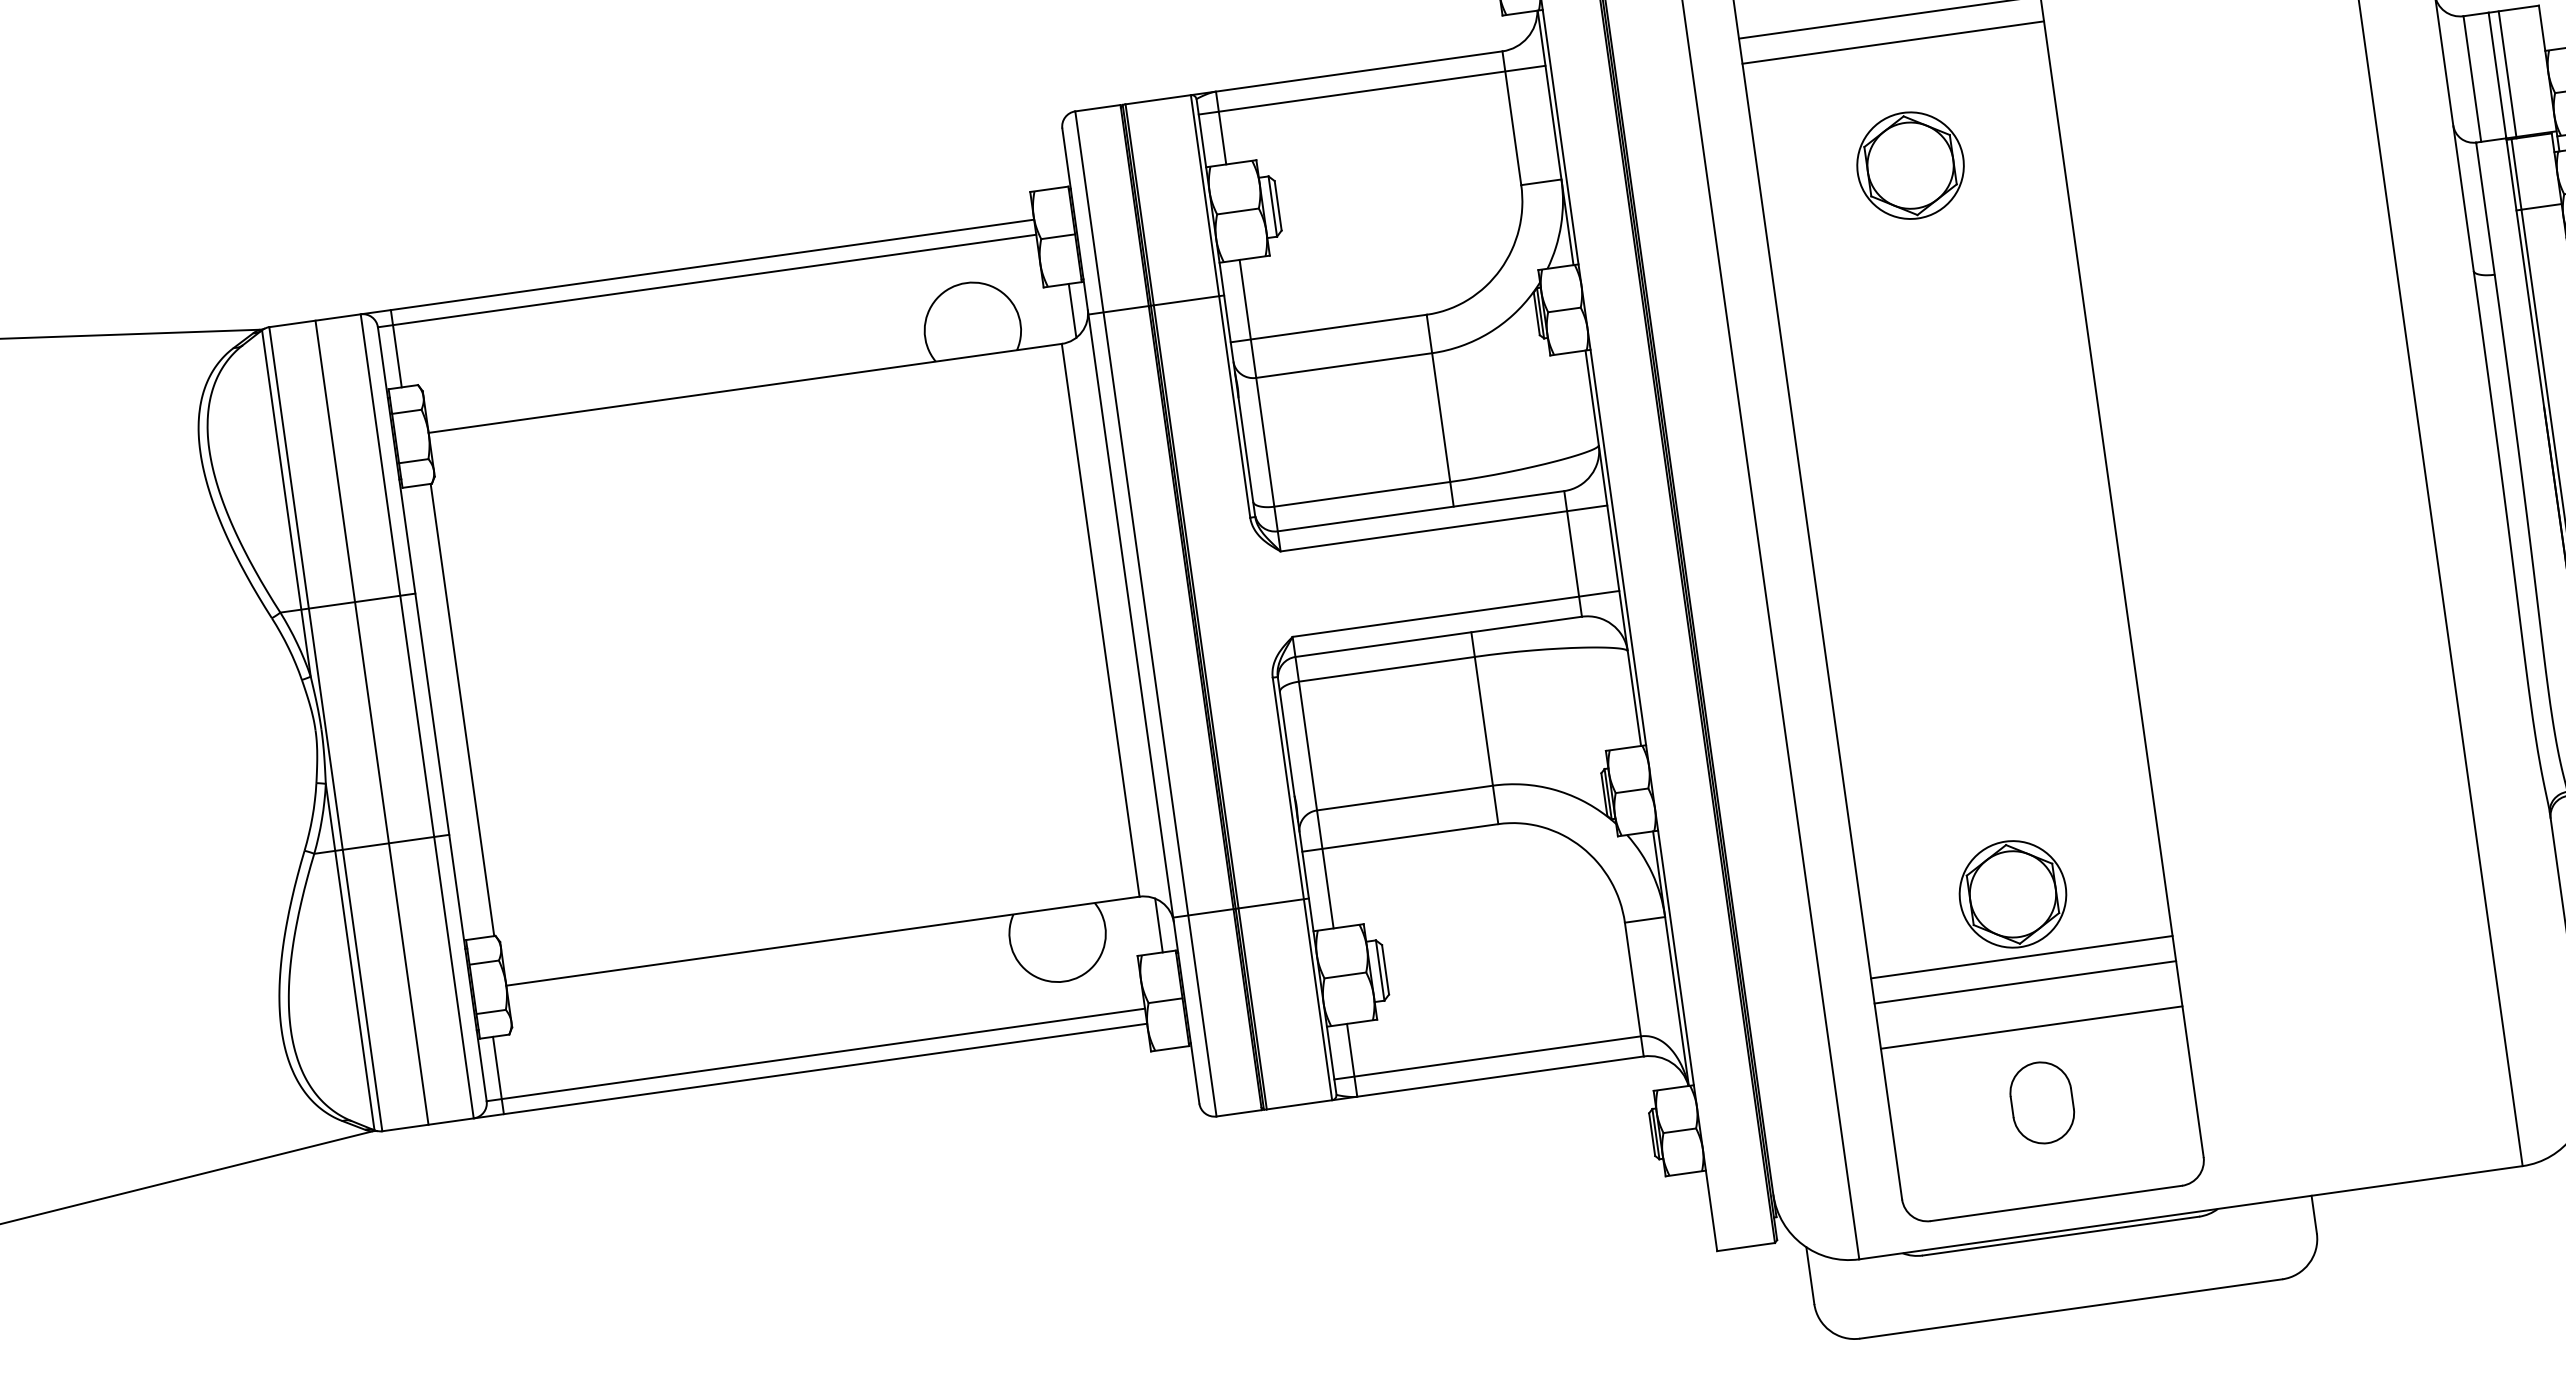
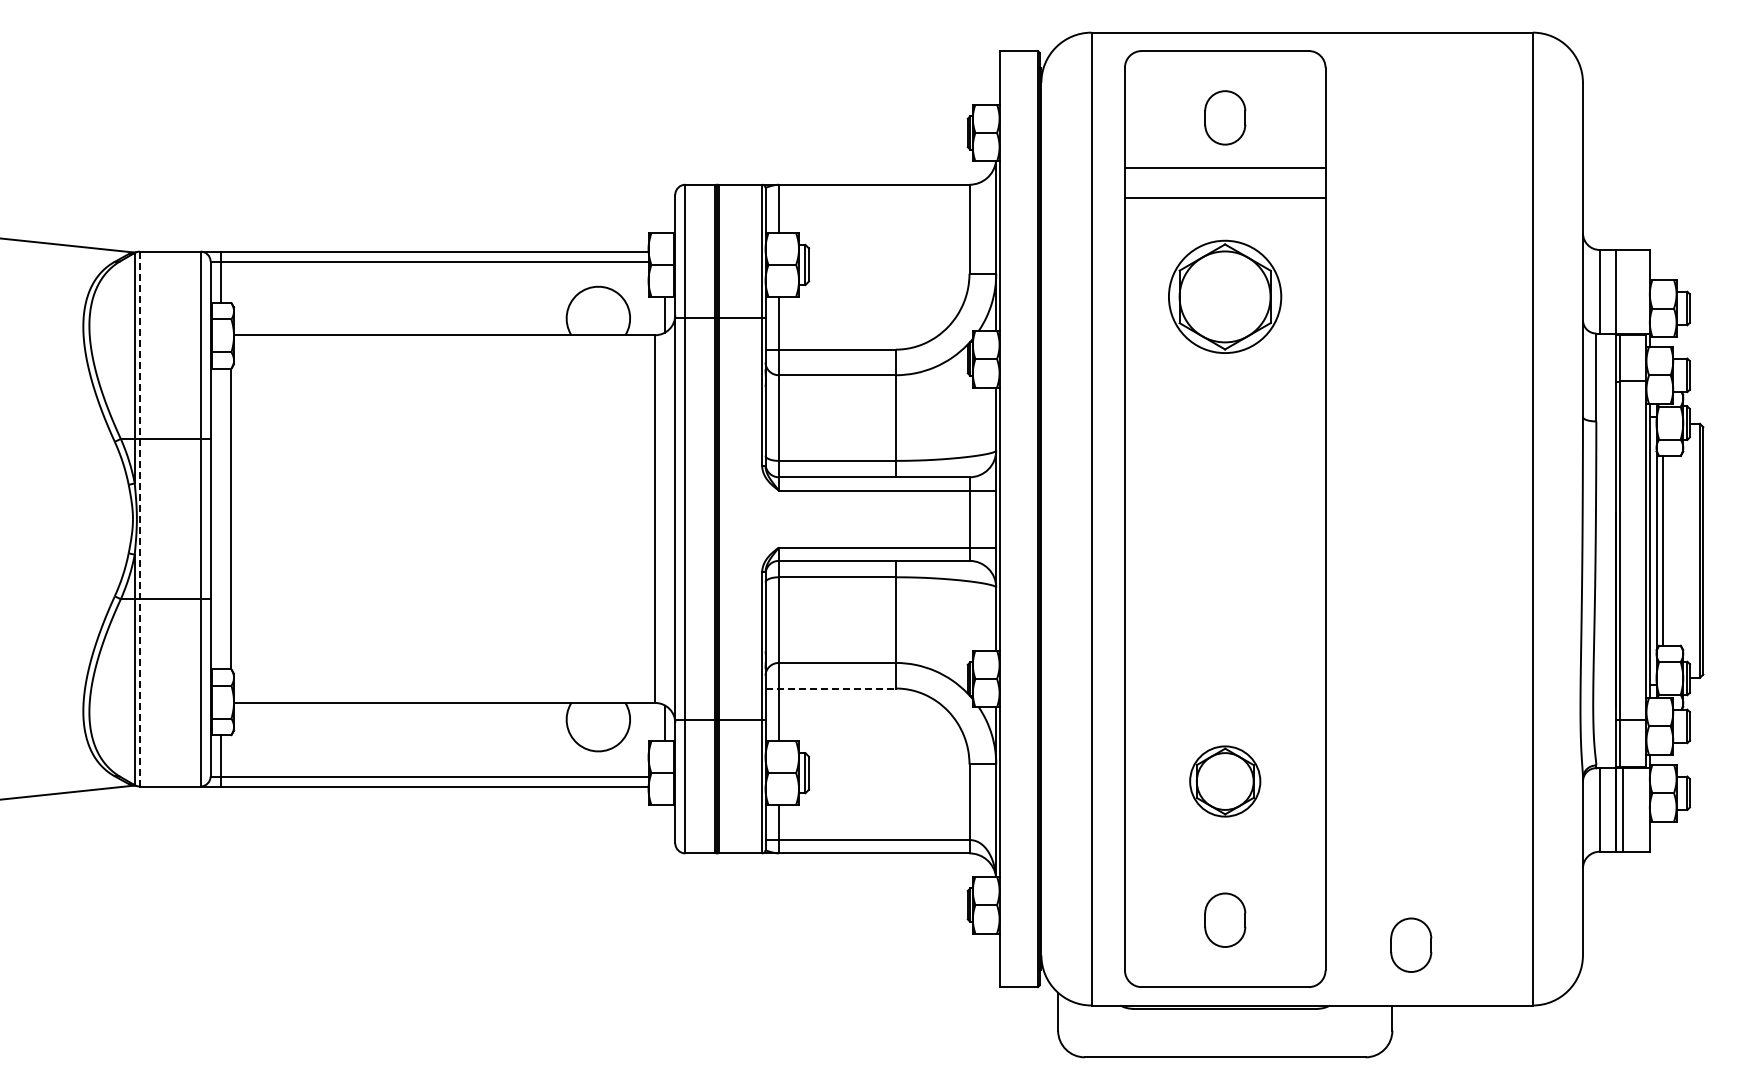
line: (1892, 42) -> (1224, 214), removed
line: (2508, 75) -> (1623, 292), removed
line: (1371, 90) -> (880, 198), removed
part: (1910, 165) -> (1225, 296), size x1.6
line: (371, 721) -> (170, 518), removed
line: (325, 728) -> (139, 518), solid -> dashed
line: (1401, 837) -> (831, 688), solid -> dashed
line: (2020, 957) -> (1224, 823), removed
line: (2024, 983) -> (1224, 840), removed
line: (2030, 1028) -> (1224, 870), removed
part: (2327, 1100) -> (1411, 944), added

